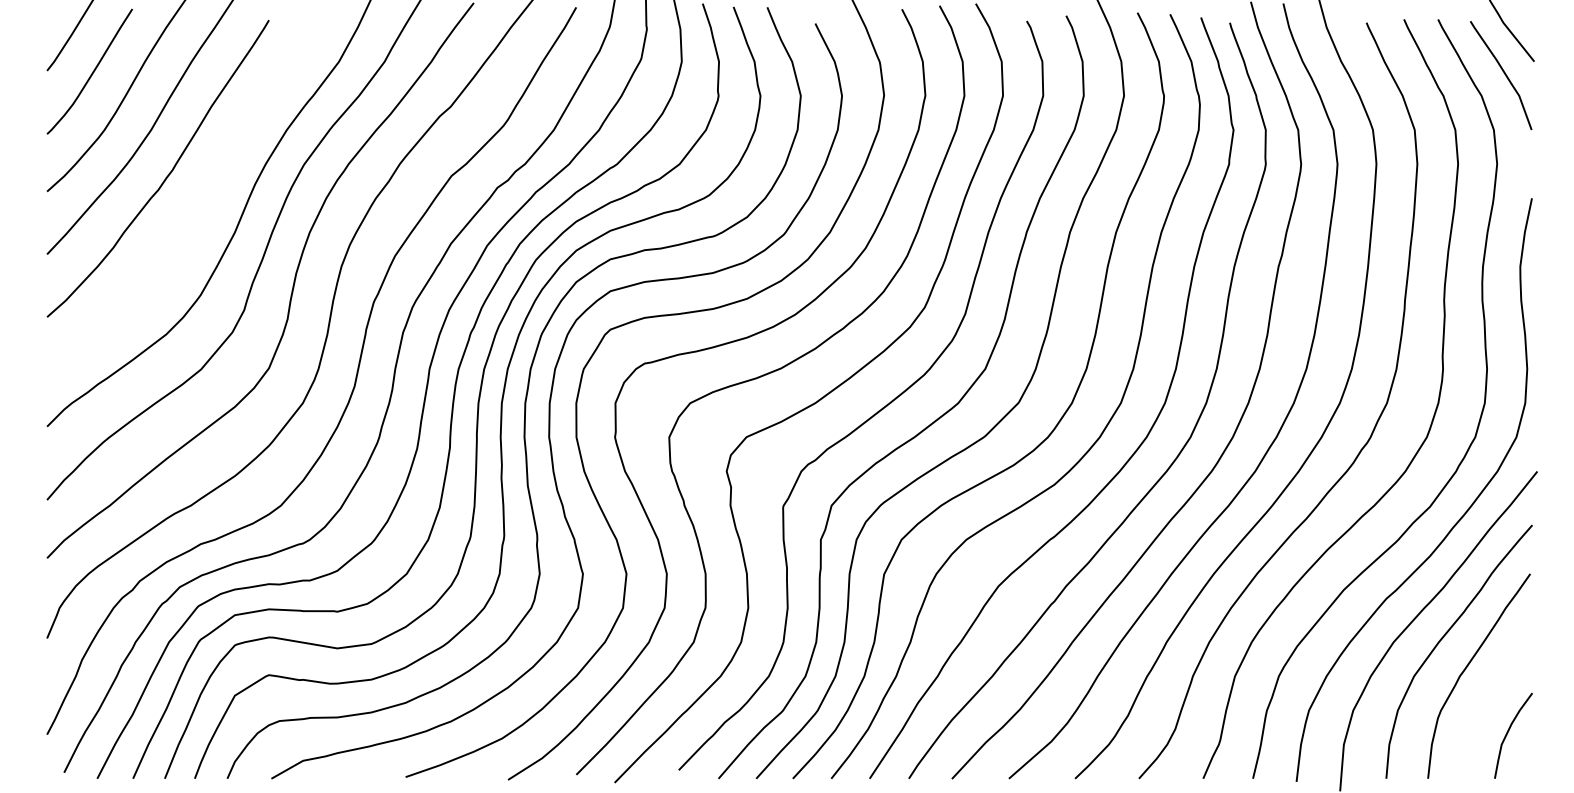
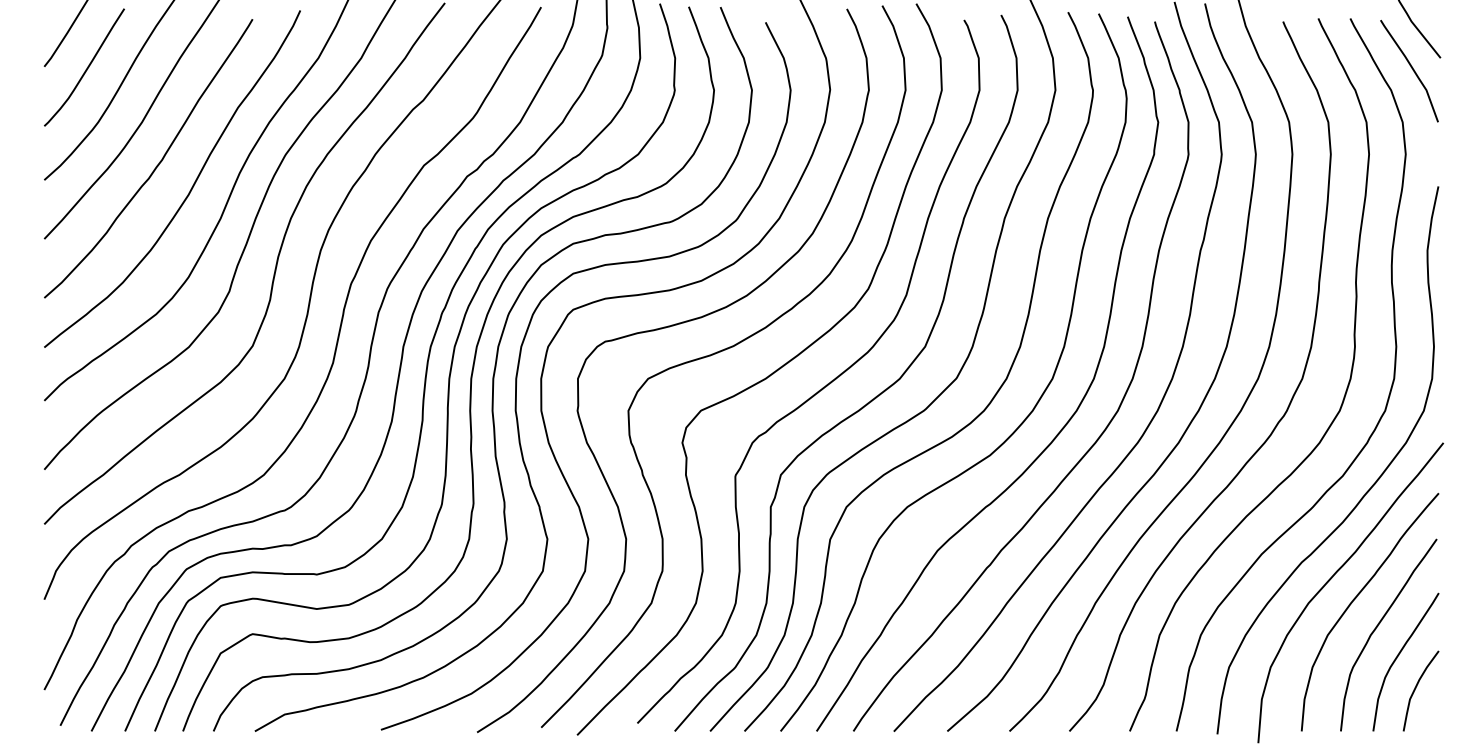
curve: (201, 202) -> (189, 190), added
curve: (1490, 697) -> (1399, 655), added

